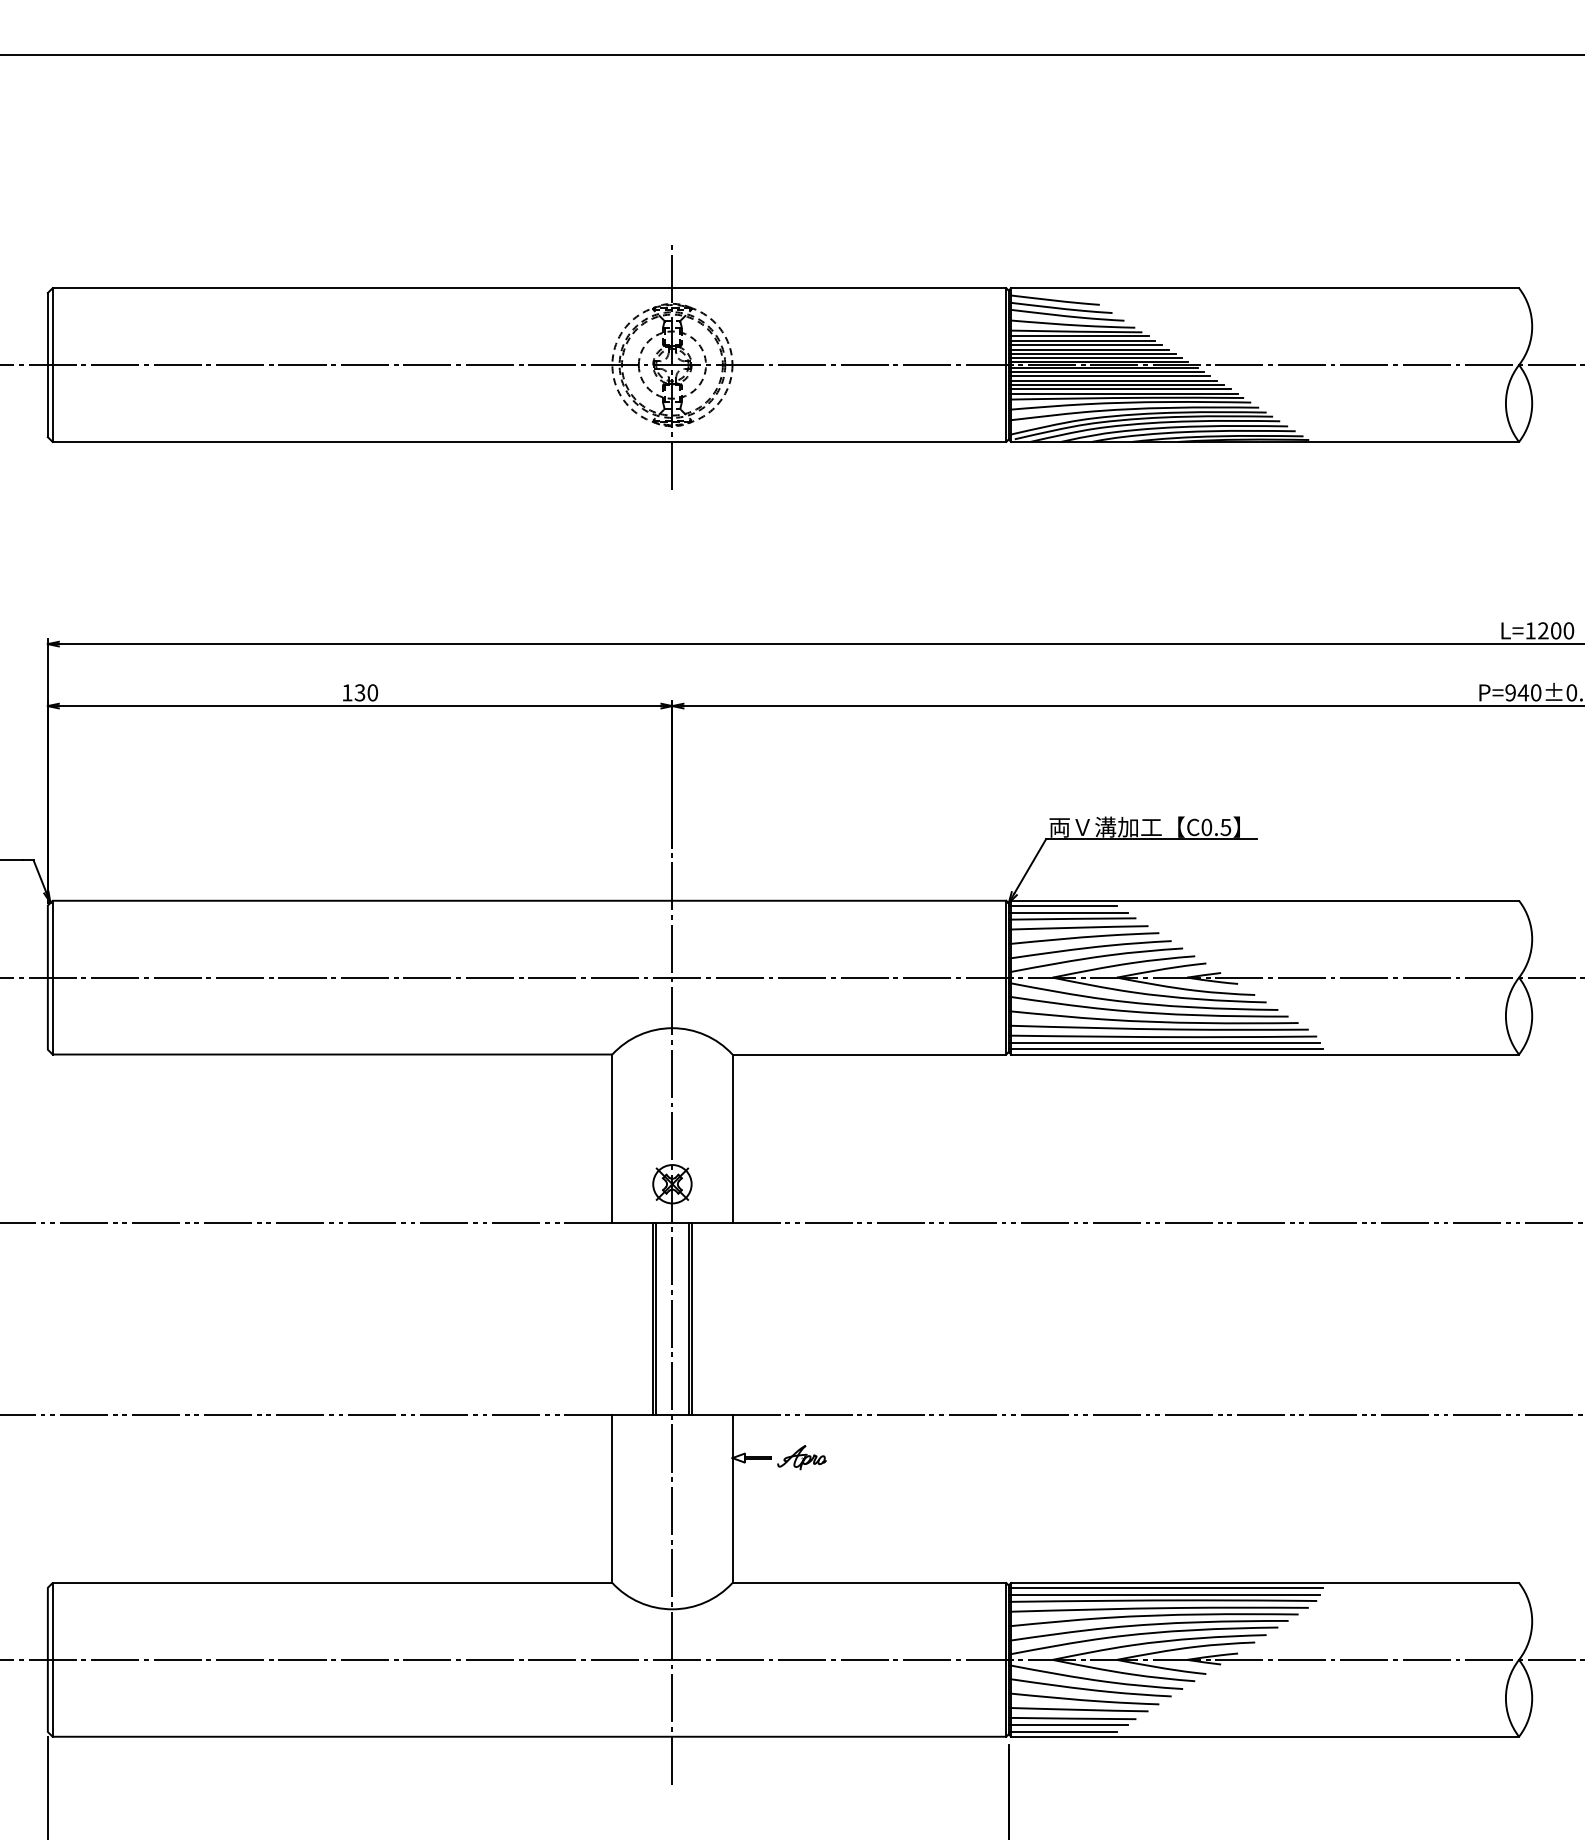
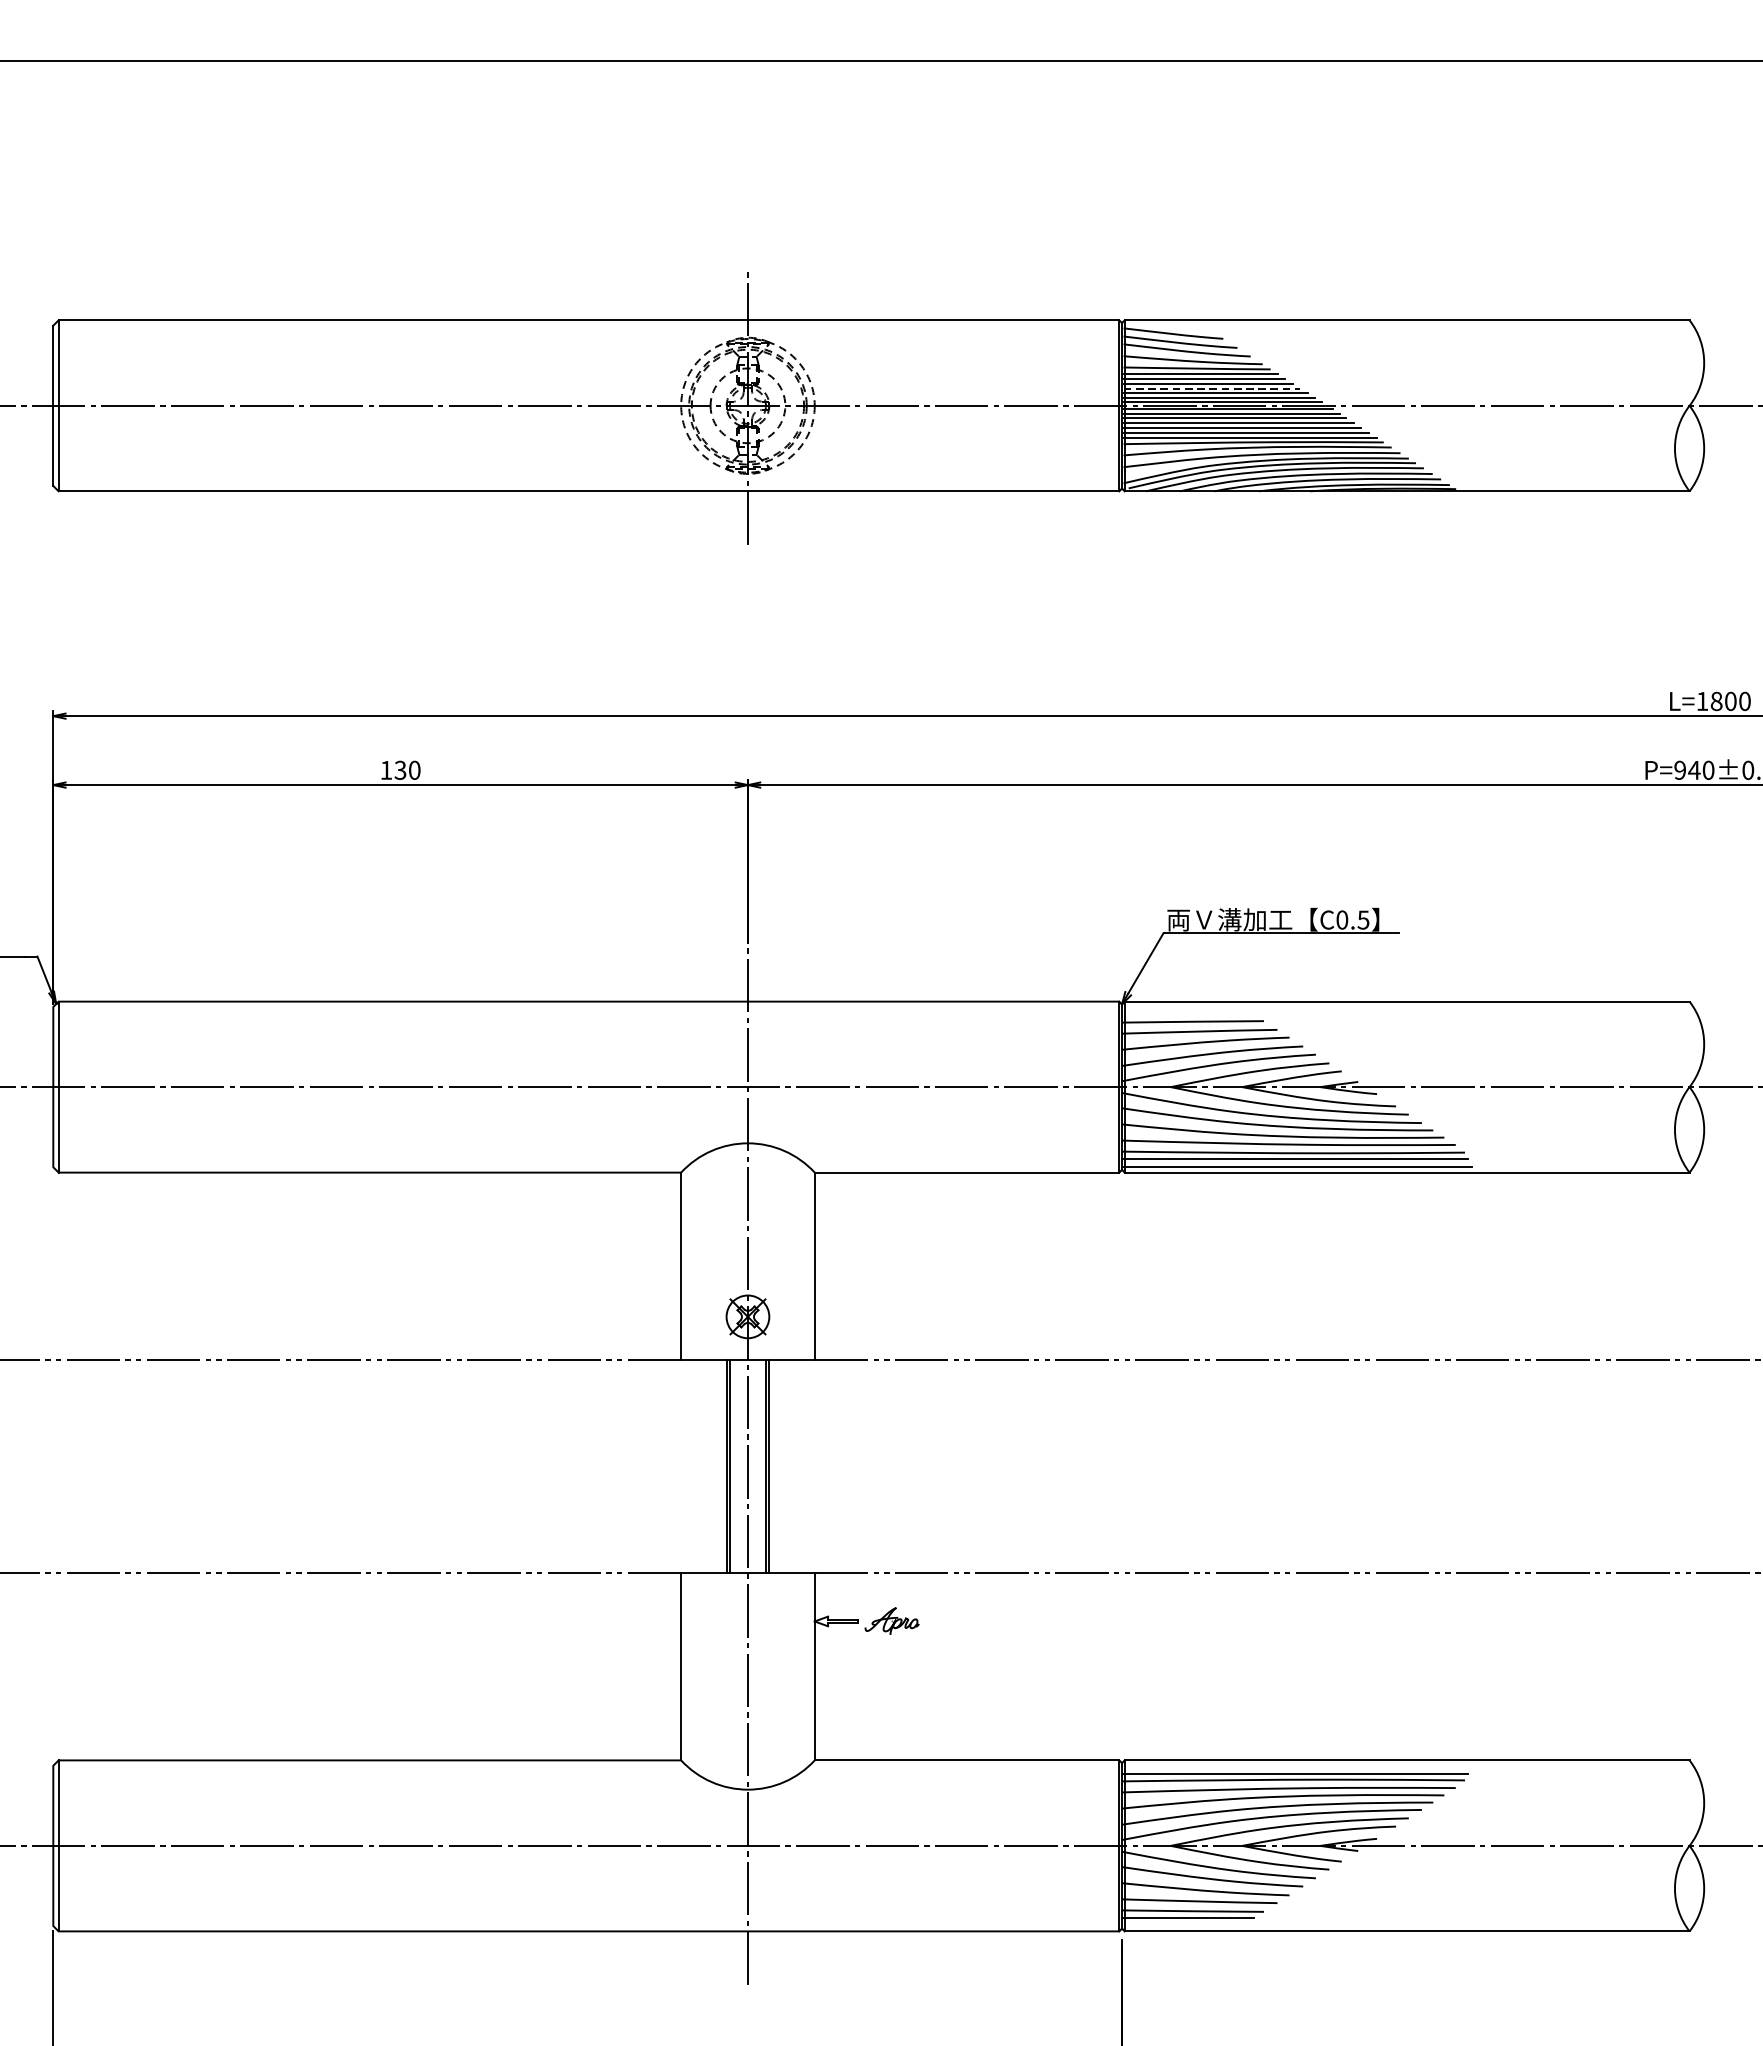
line: (1090, 349) -> (1212, 388), solid -> dashed
text: (1543, 630) -> (1716, 701), L=1200 -> L=1800
line: (1062, 905) -> (1181, 1006), removed
line: (1067, 912) -> (1187, 1014), removed
line: (1165, 1588) -> (1296, 1766), removed
line: (1062, 1731) -> (1181, 1925), removed

